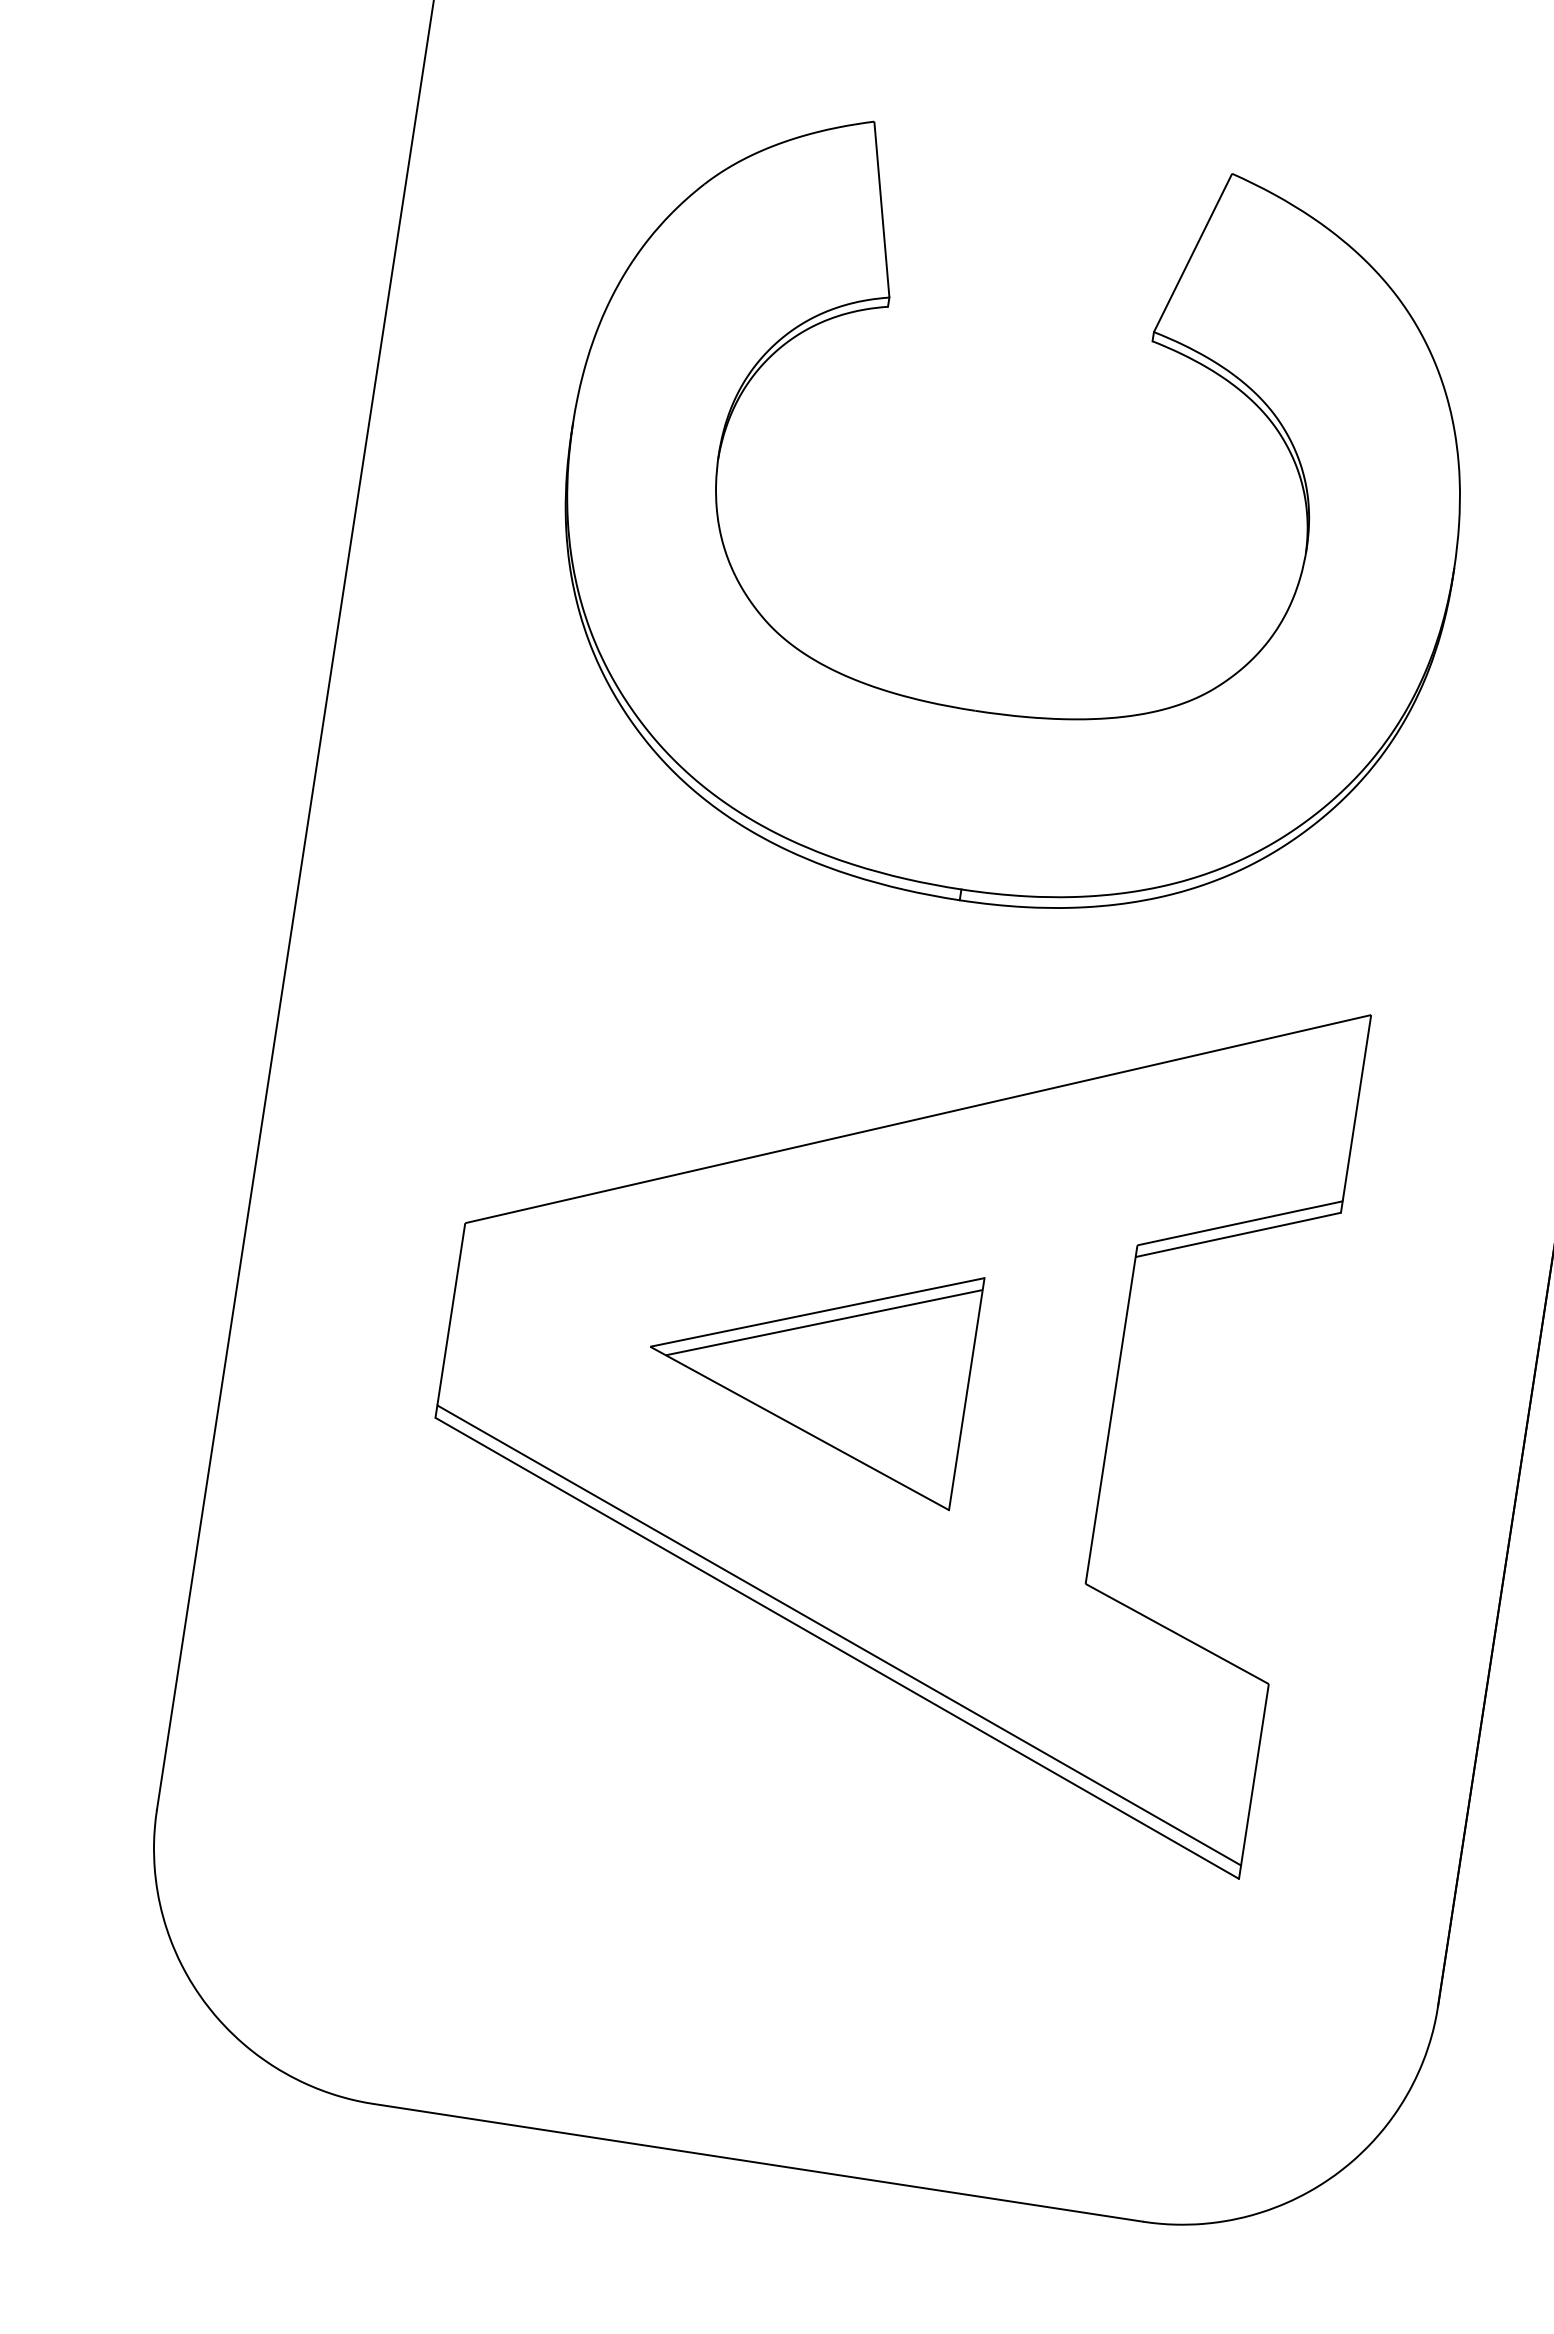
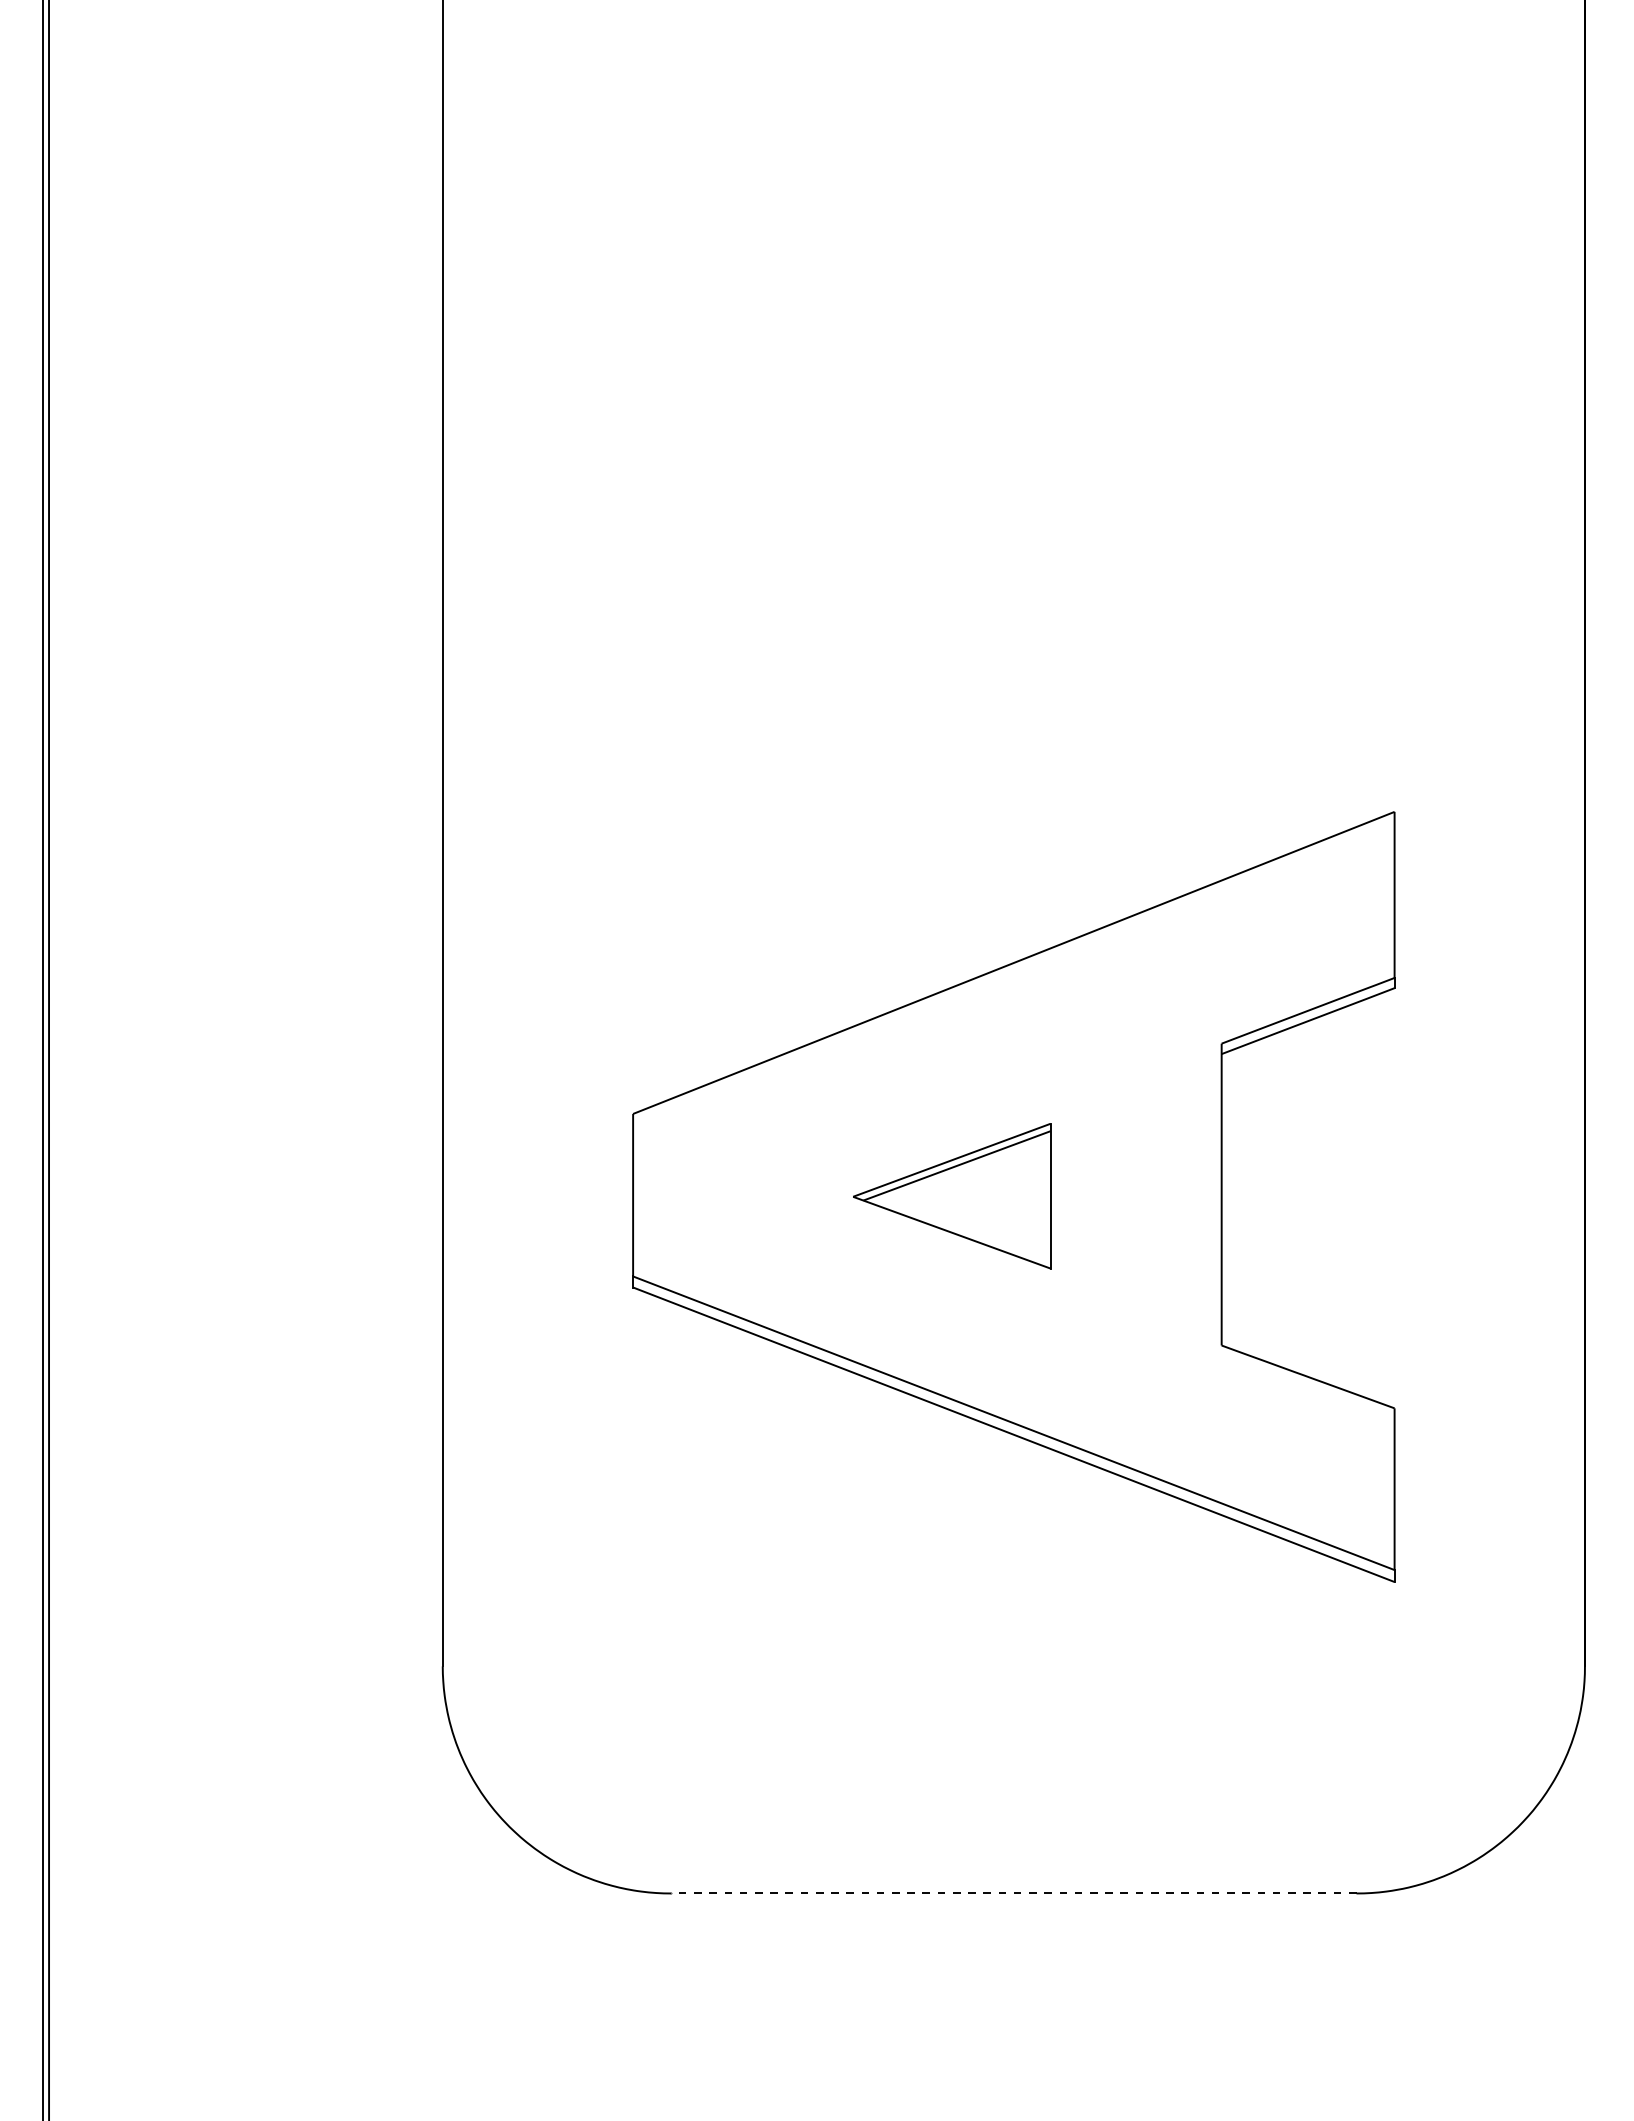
part: (980, 710) -> (1013, 598), removed
part: (808, 1370) -> (951, 1196), size x0.7
line: (758, 2162) -> (1013, 1893), solid -> dashed

